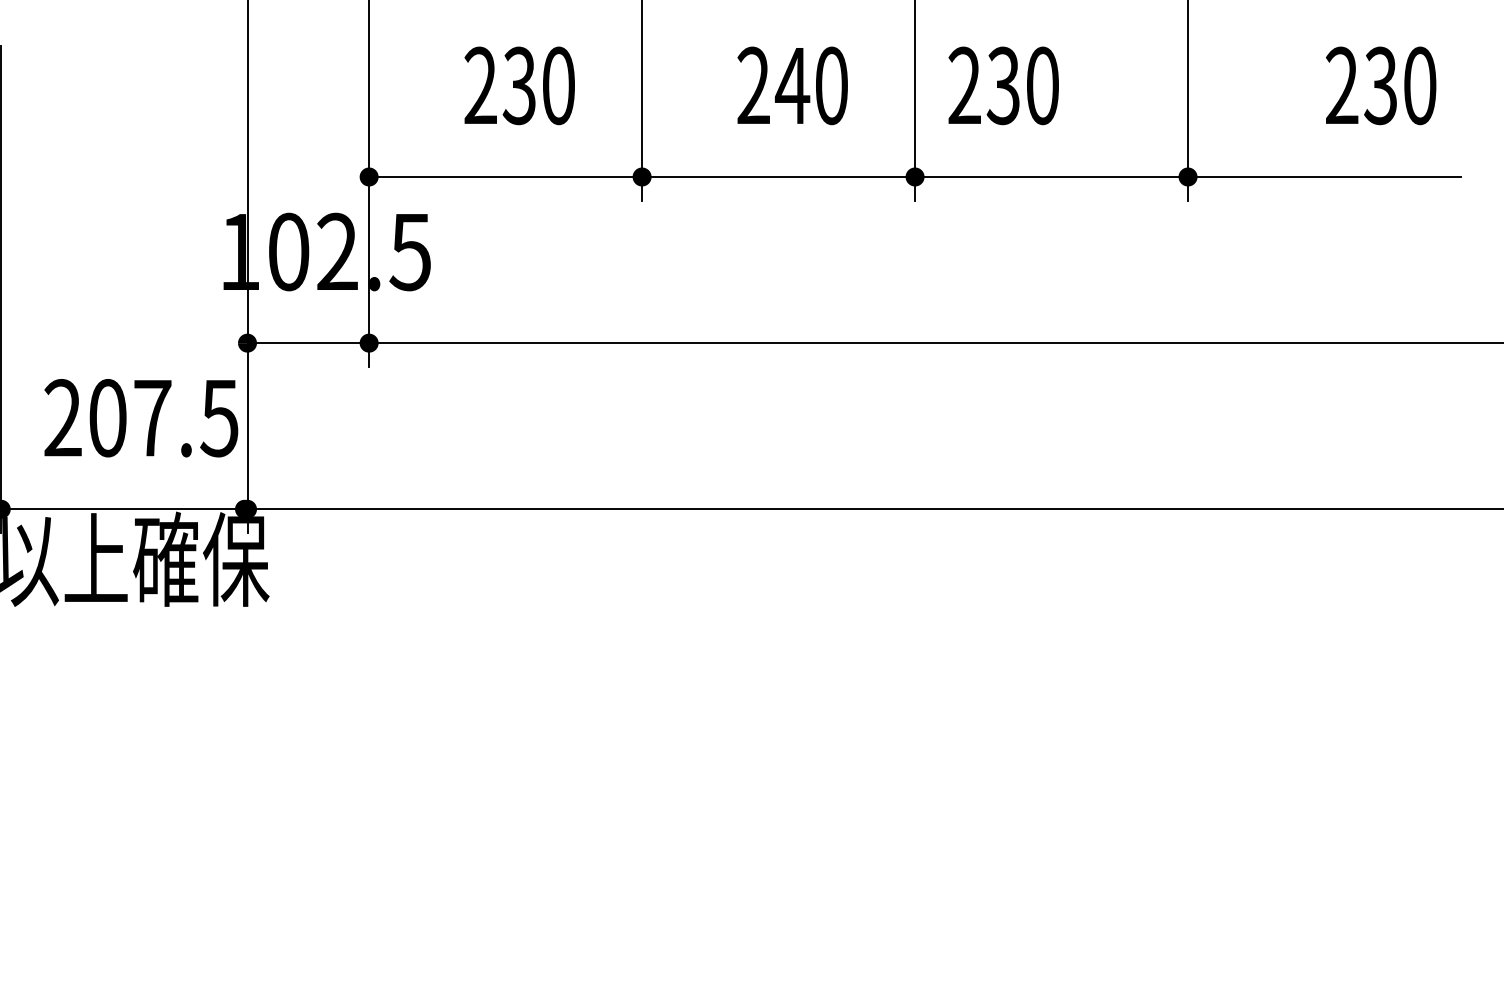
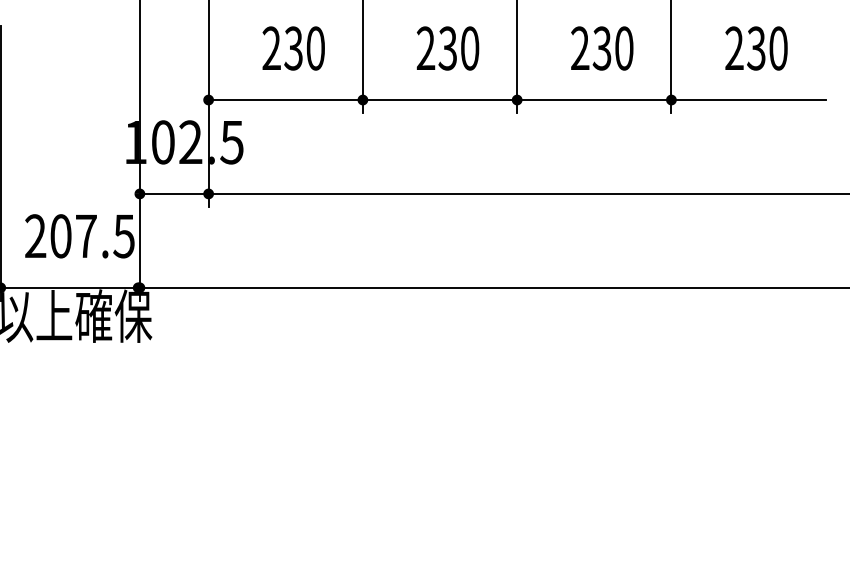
text: (791, 85) -> (447, 48), 240 -> 230
text: (1004, 85) -> (602, 48), moved
text: (1381, 85) -> (756, 48), moved

